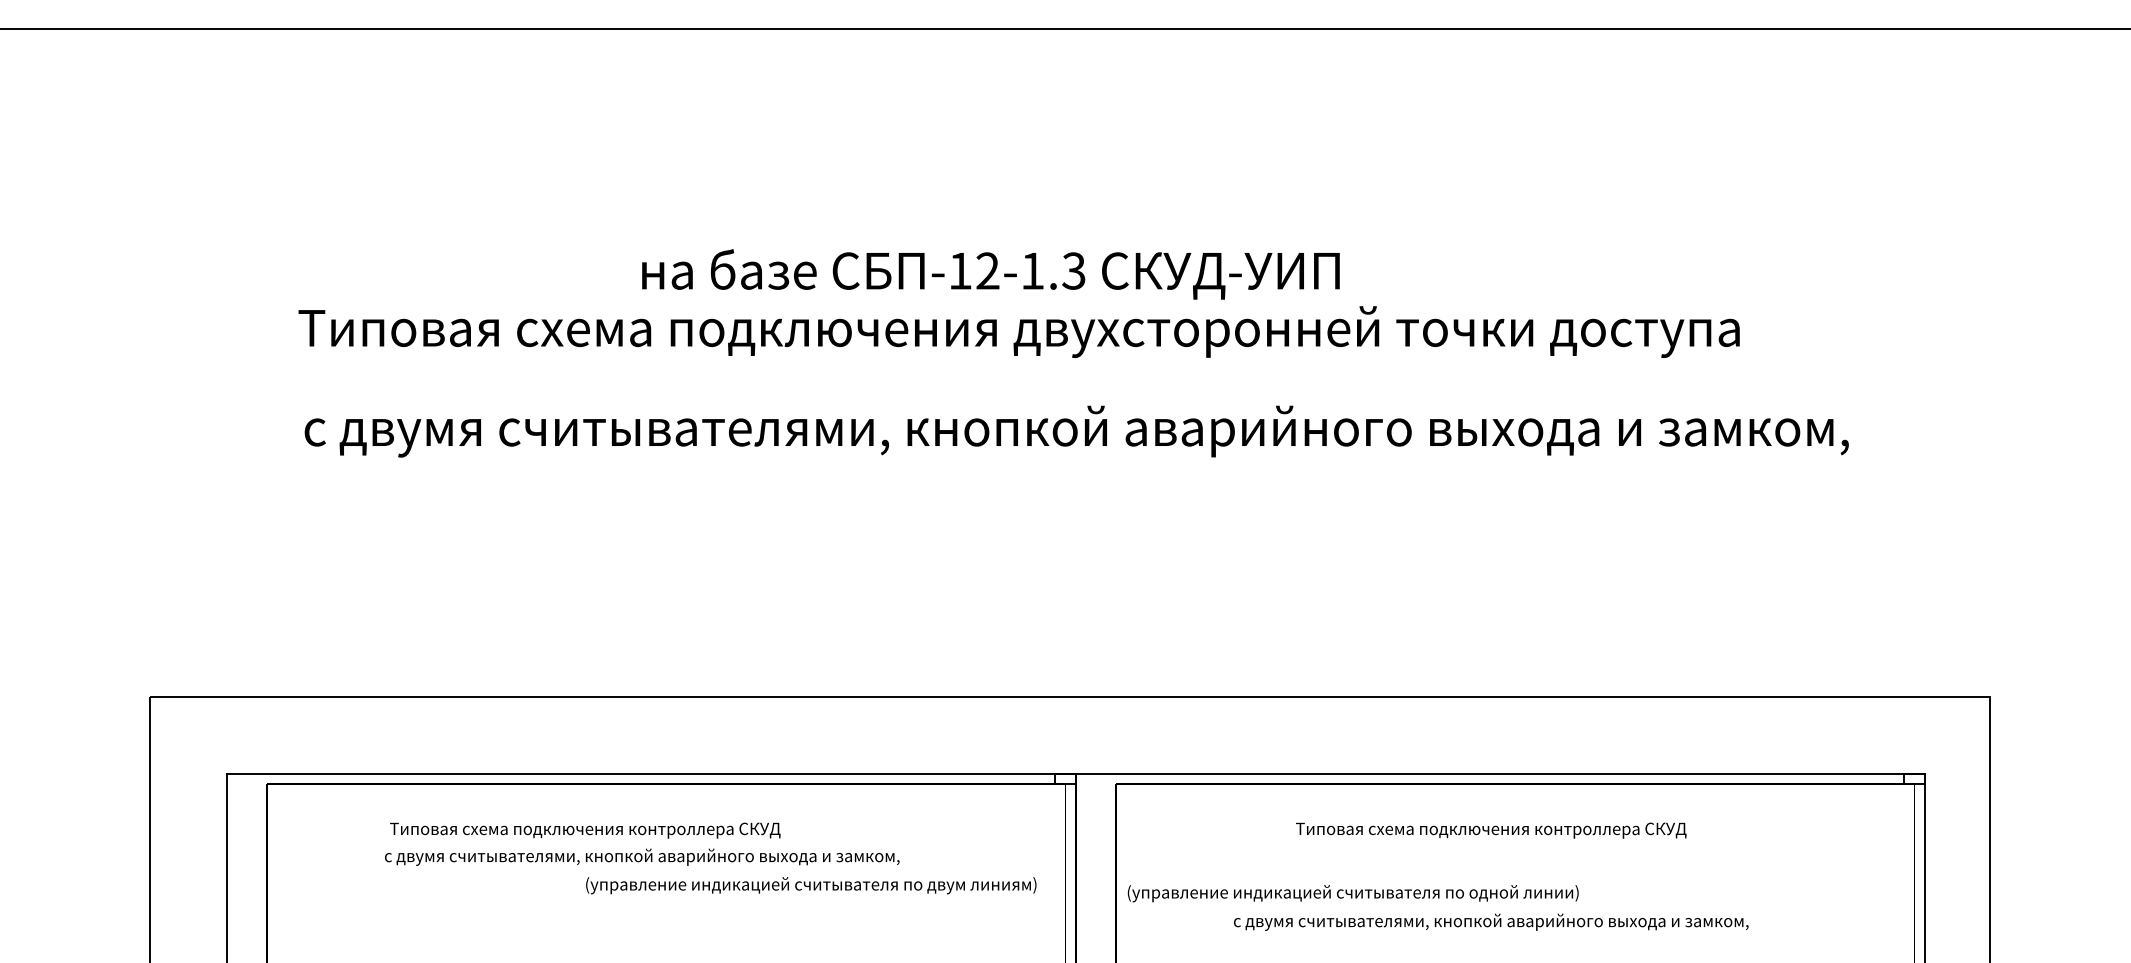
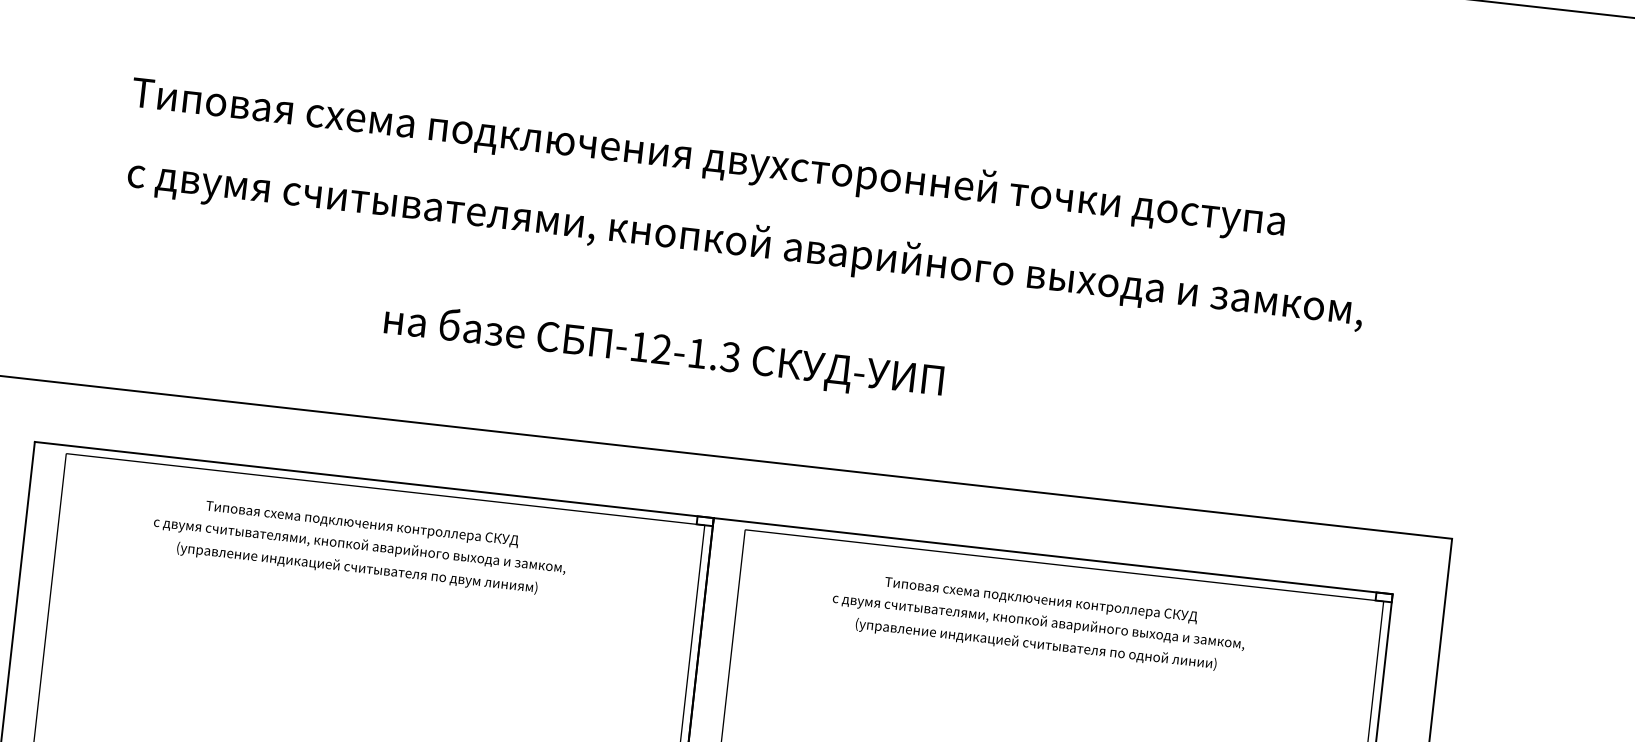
text: (990, 274) -> (663, 352), moved
text: (585, 830) -> (362, 524), moved
text: (811, 885) -> (357, 568), moved
text: (1352, 893) -> (1035, 644), moved
text: (1491, 921) -> (1038, 621), moved

